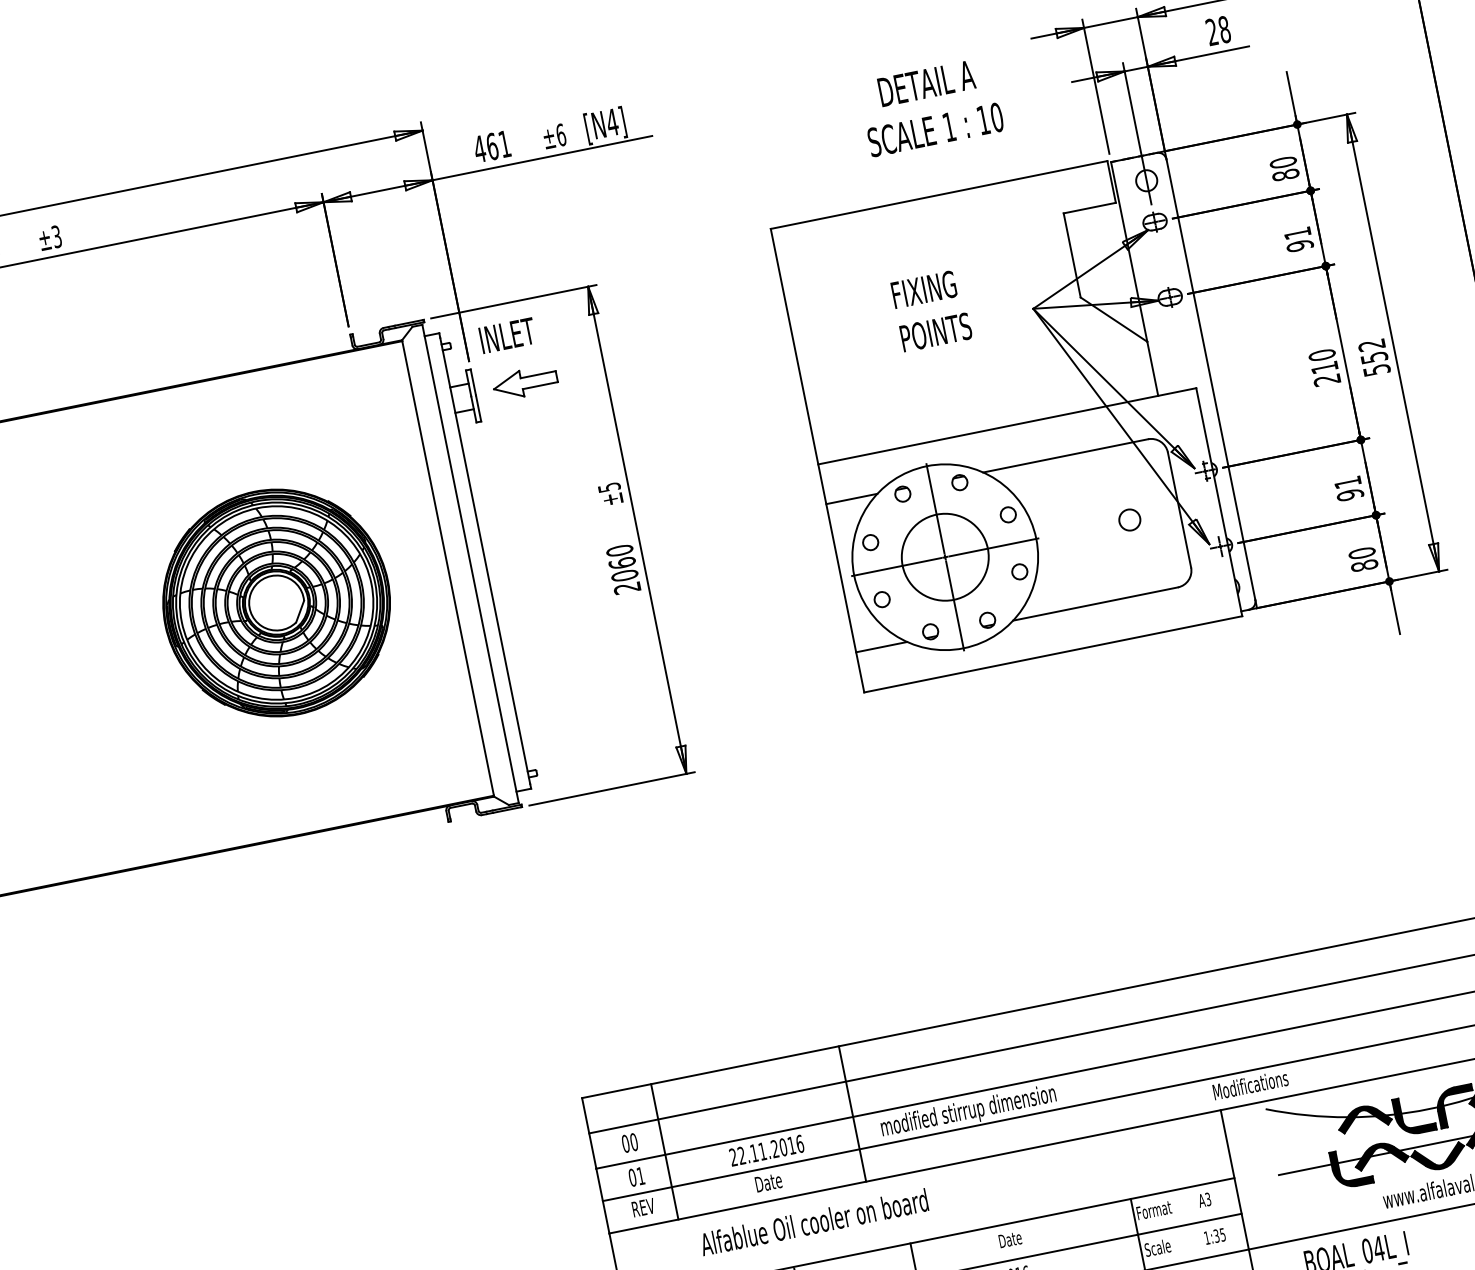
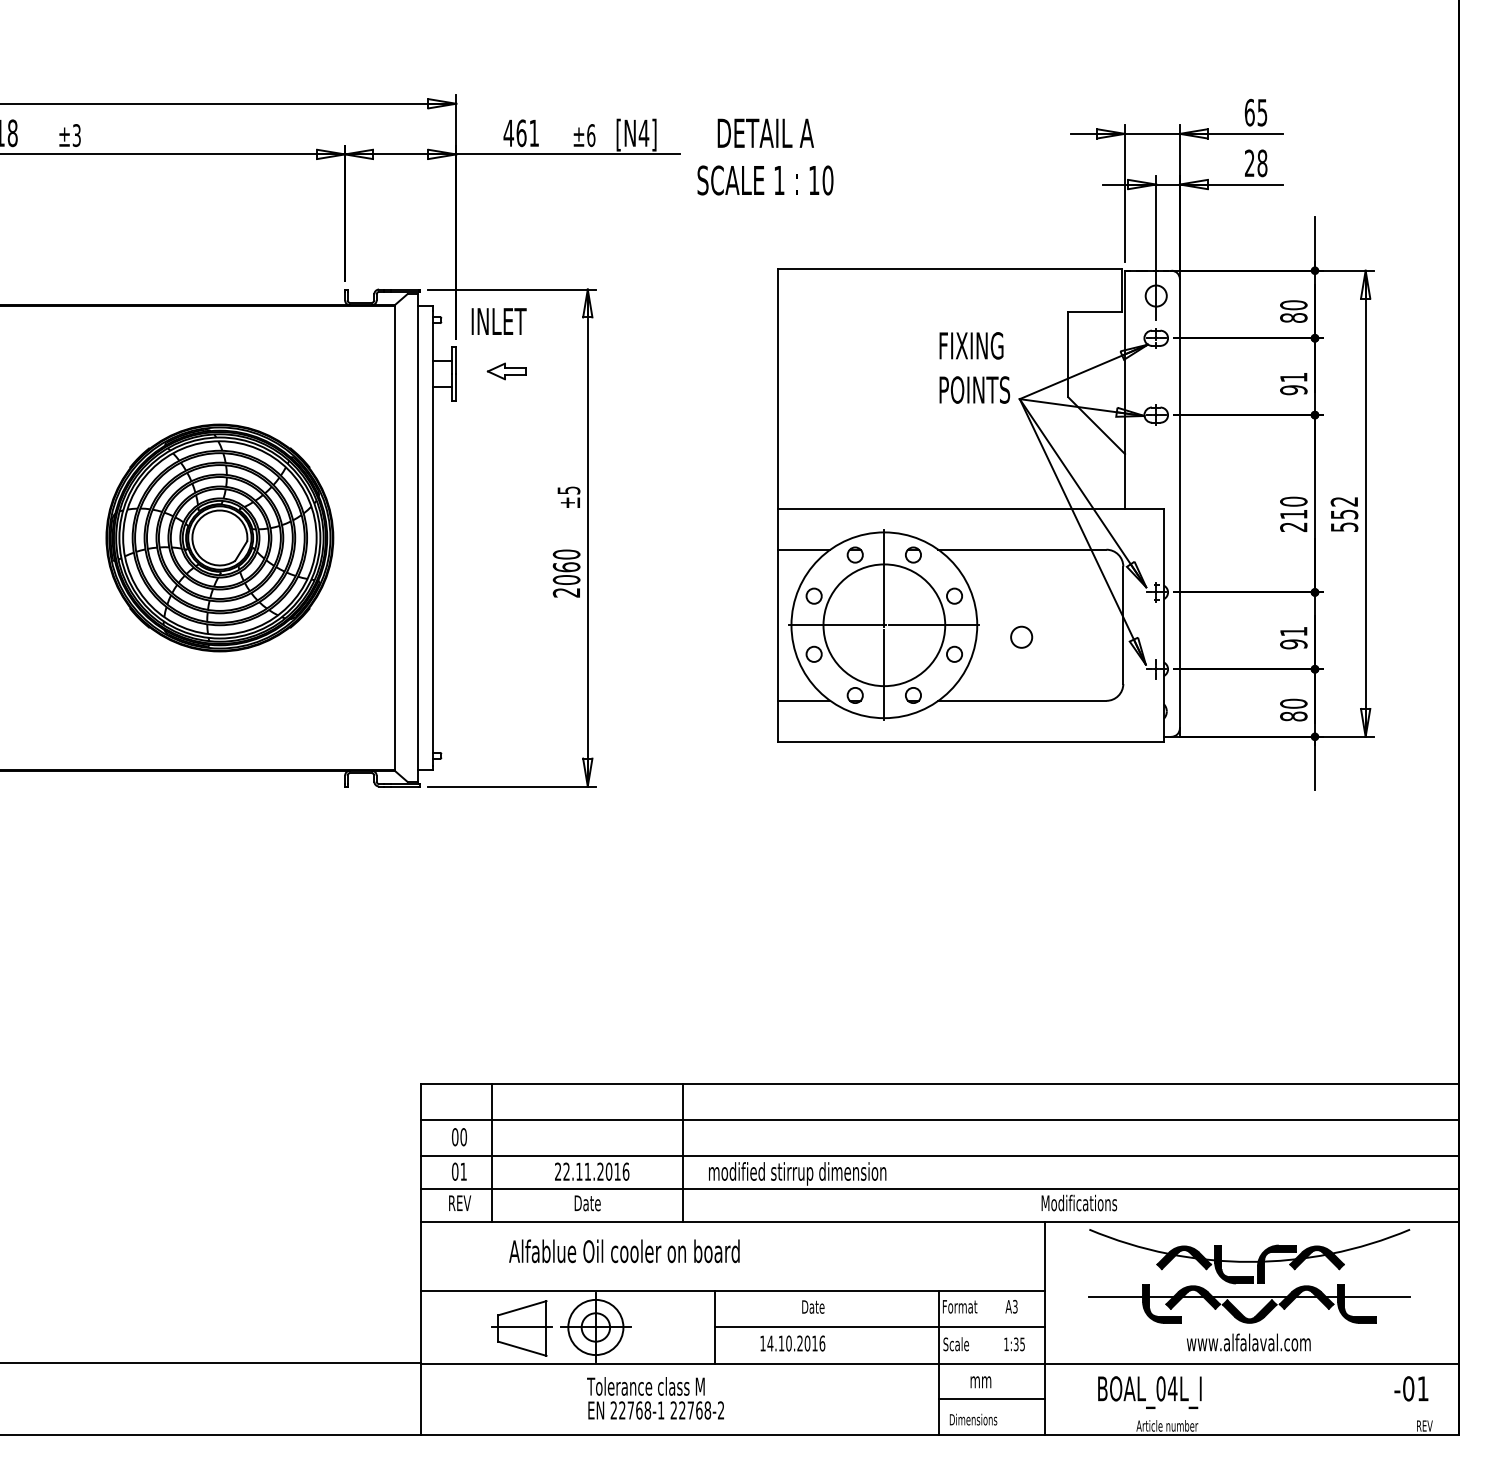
text: (931, 106) -> (765, 156), moved
text: (931, 310) -> (974, 367), moved
part: (524, 383) -> (506, 371), size x0.6
circle: (1129, 519) -> (1021, 636), moved
circle: (944, 556) -> (883, 624), size x1.4

